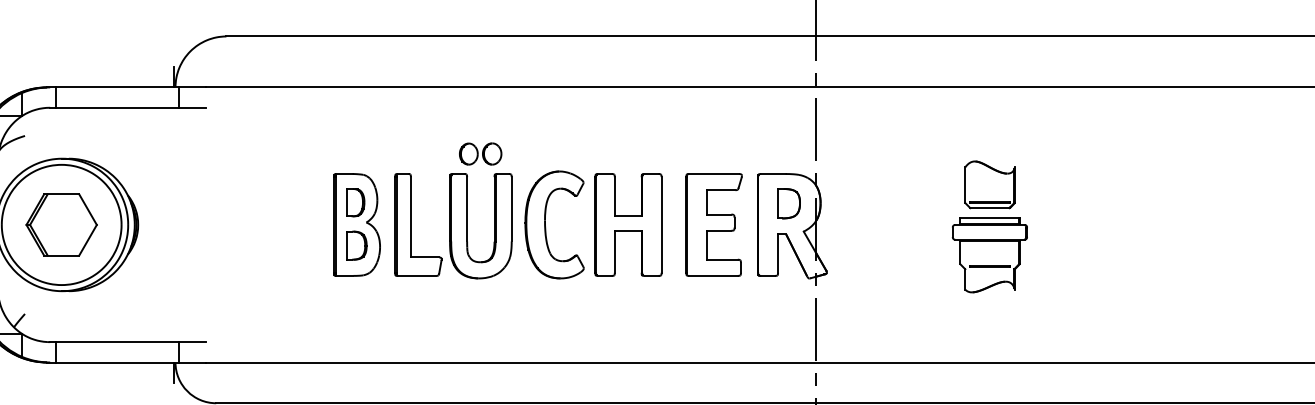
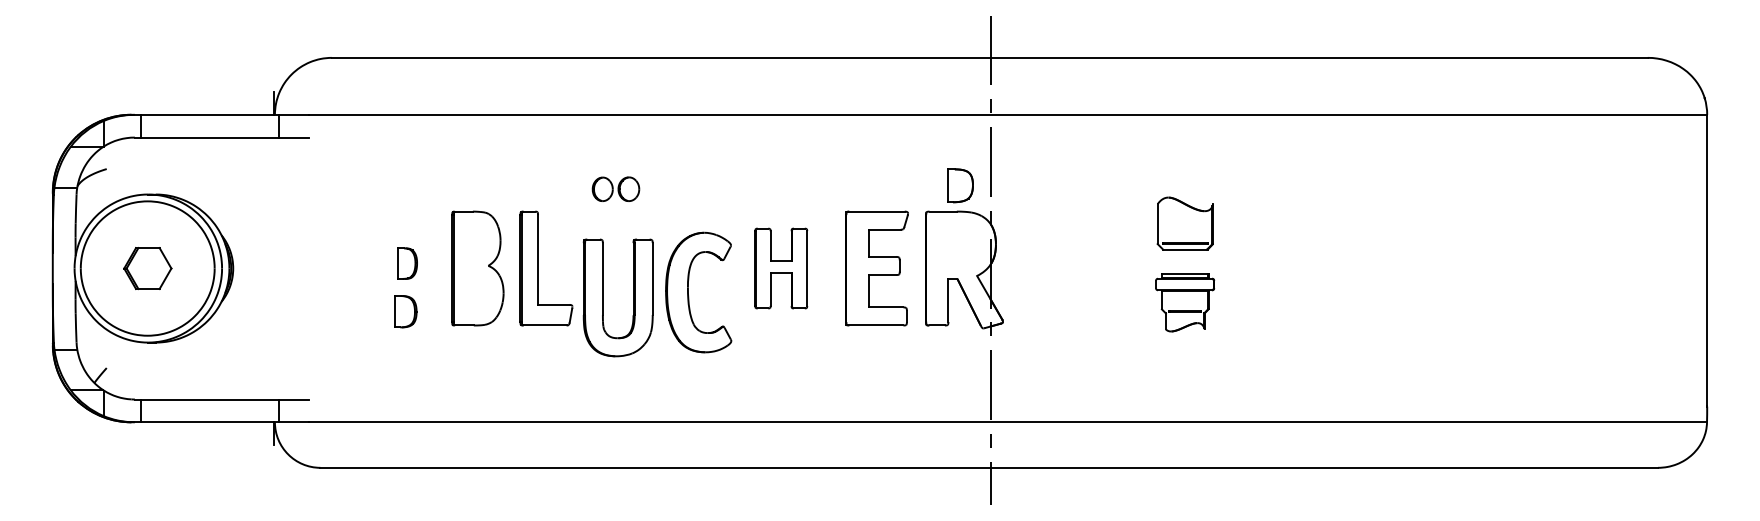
part: (355, 202) -> (407, 263), moved
part: (788, 203) -> (960, 185), moved
part: (61, 224) -> (147, 268), size x0.6
part: (628, 224) -> (781, 268), size x0.7
part: (467, 225) -> (603, 297), moved
part: (546, 228) -> (689, 296), moved
part: (356, 245) -> (405, 311), moved
part: (989, 255) -> (1184, 302), size x0.7

